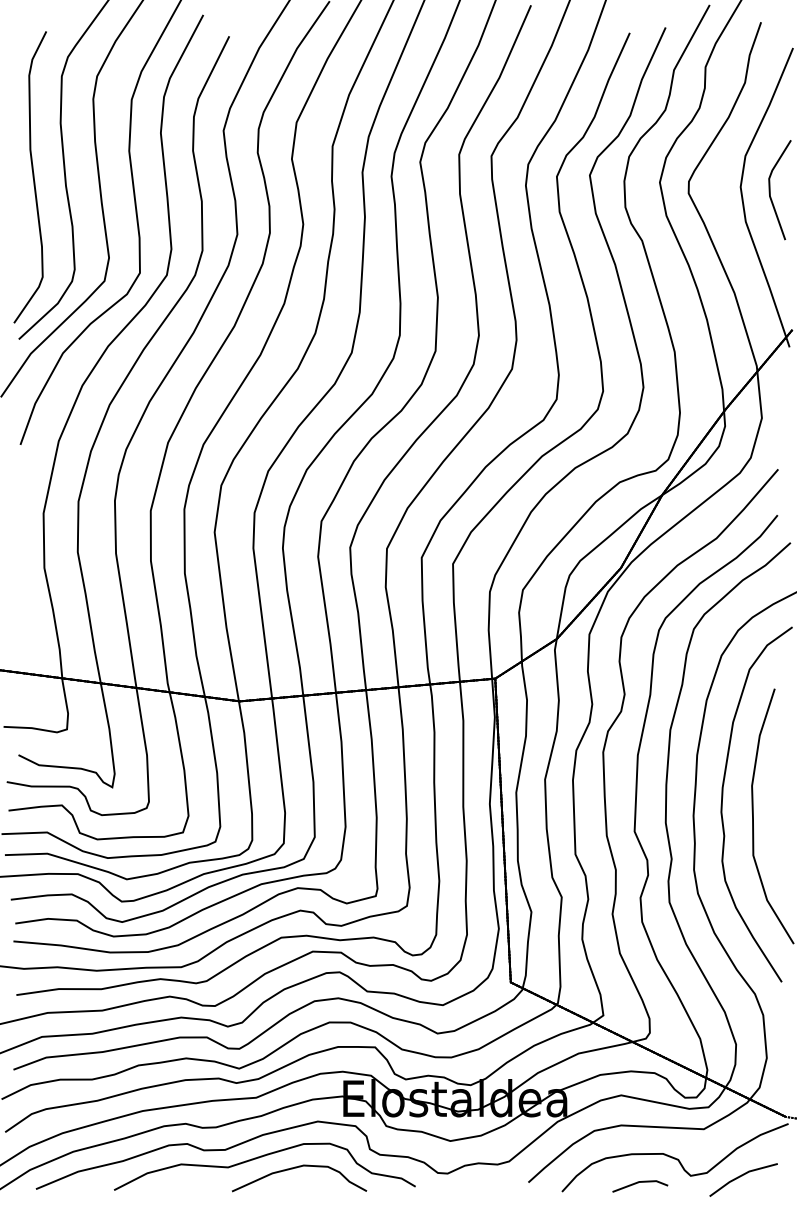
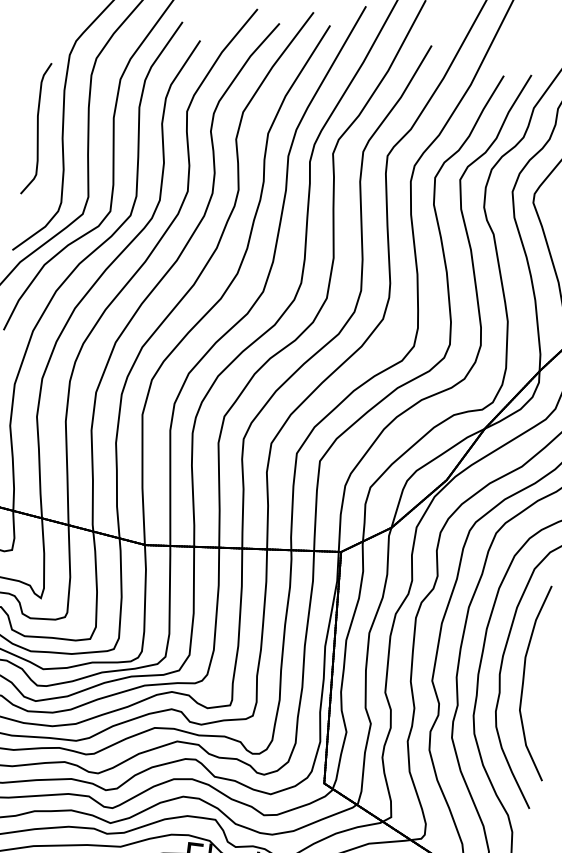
part: (29, 177) -> (35, 128), size x0.6

